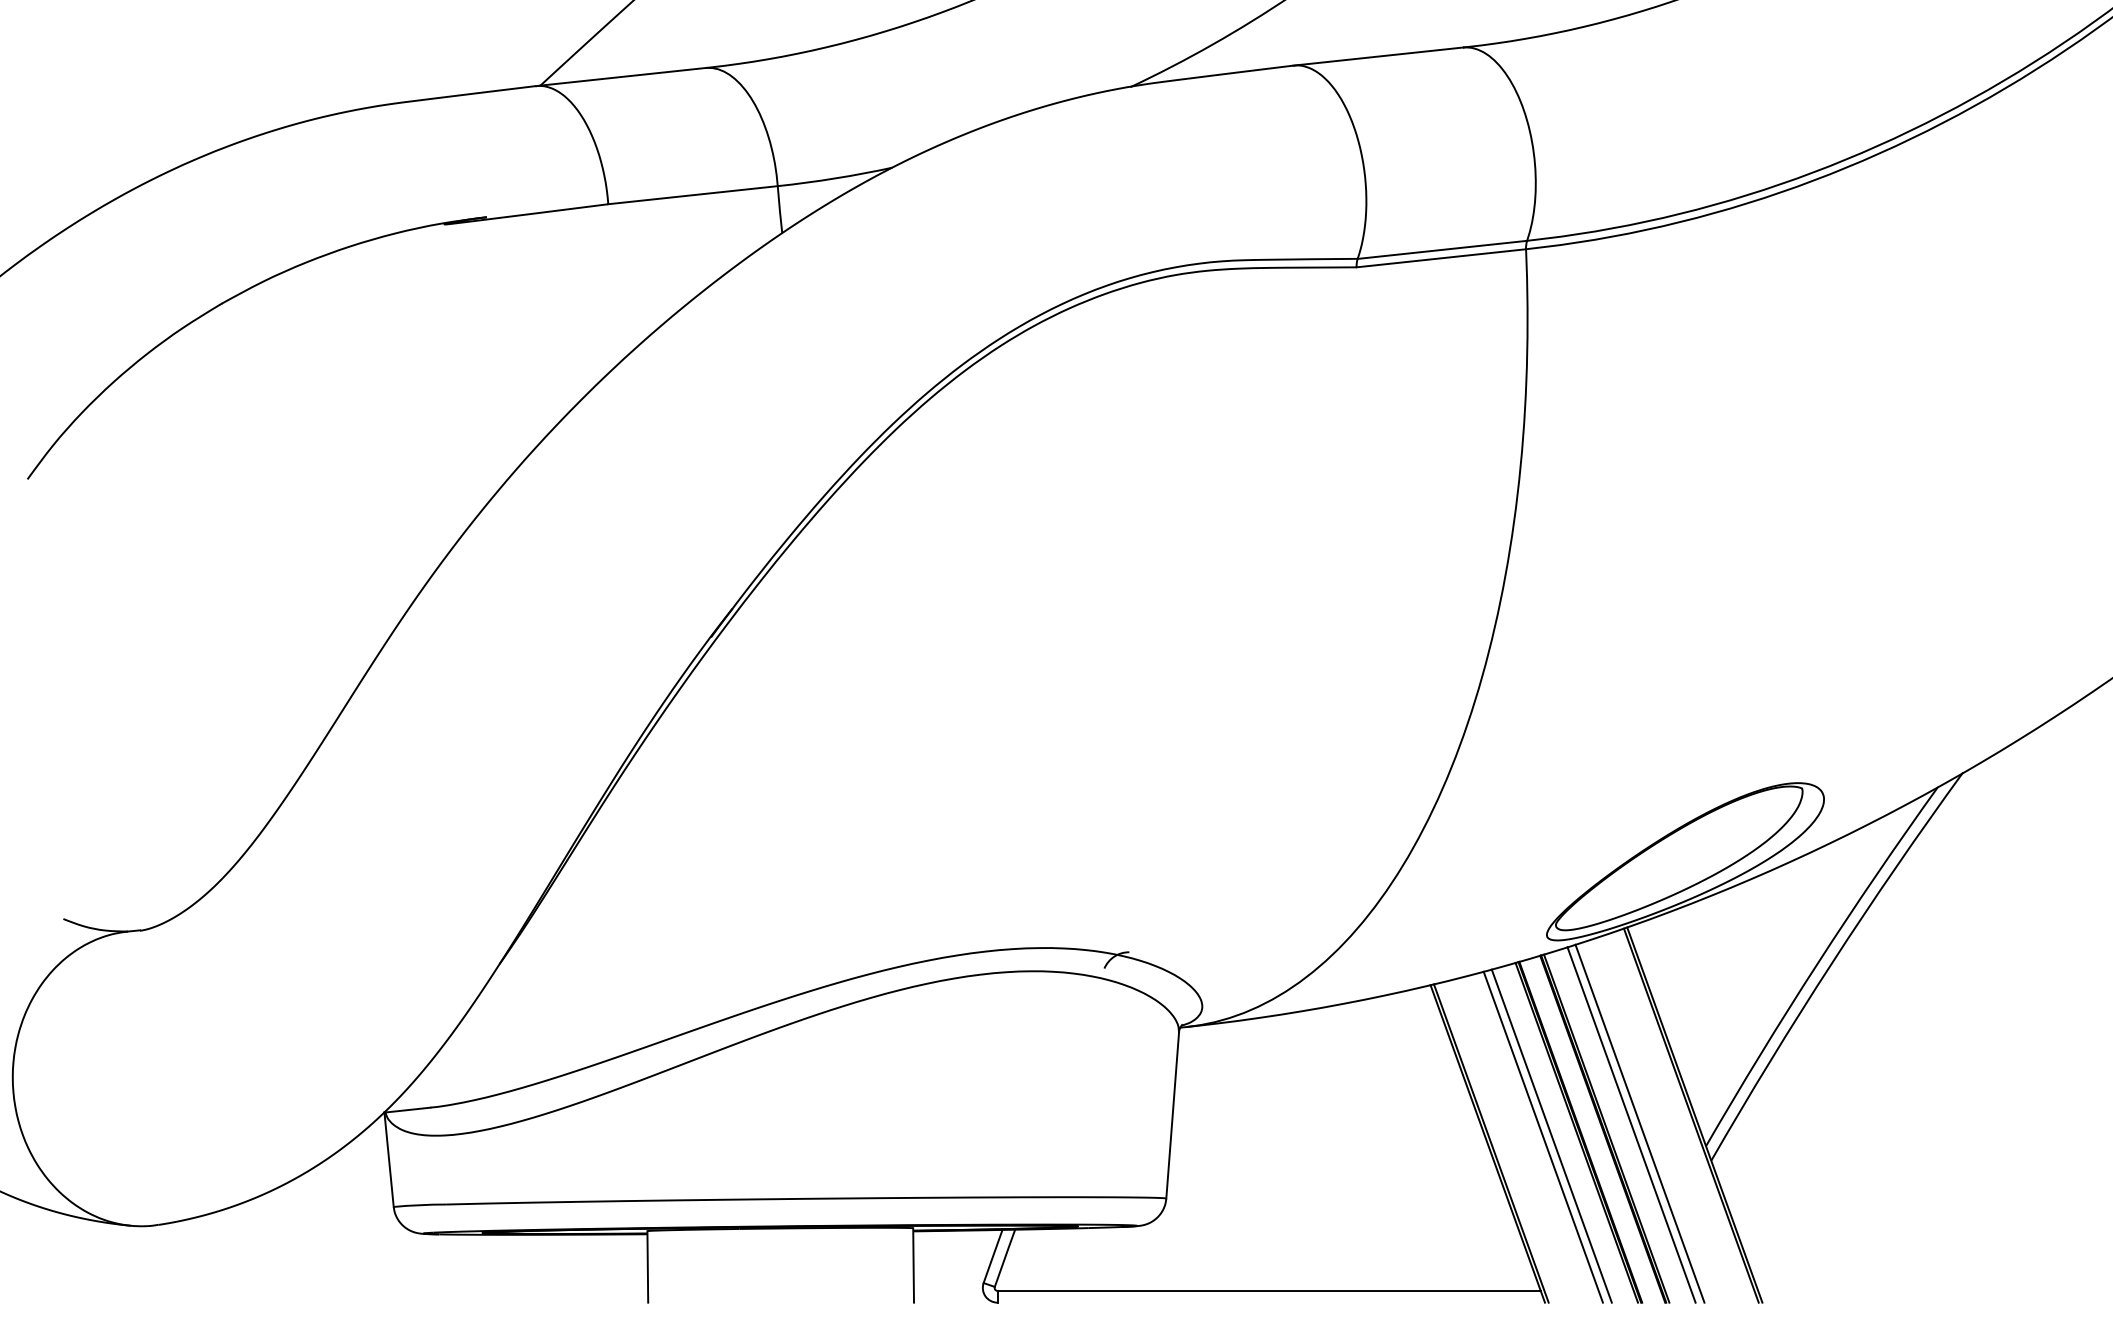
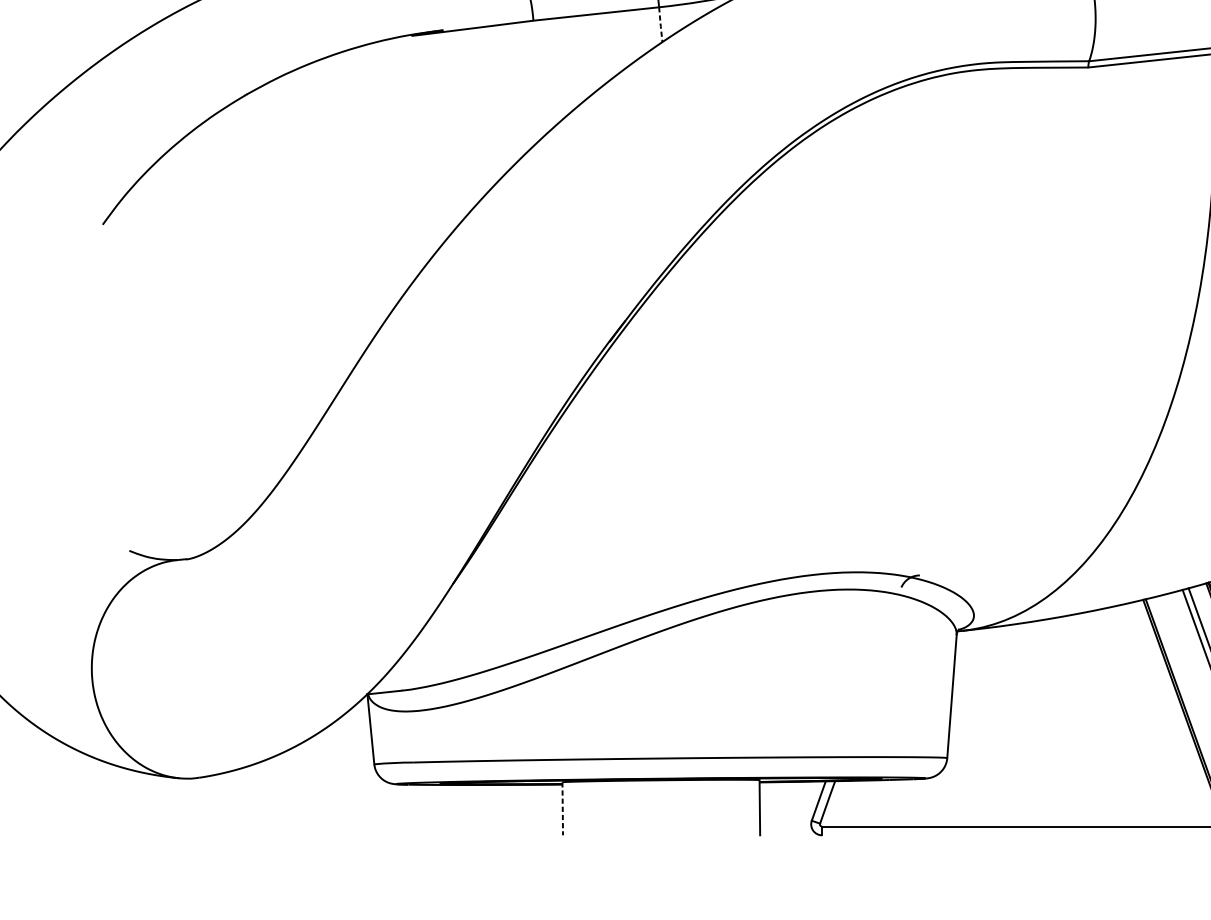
line: (779, 210) -> (660, 25), solid -> dashed
line: (647, 1266) -> (562, 808), solid -> dashed

